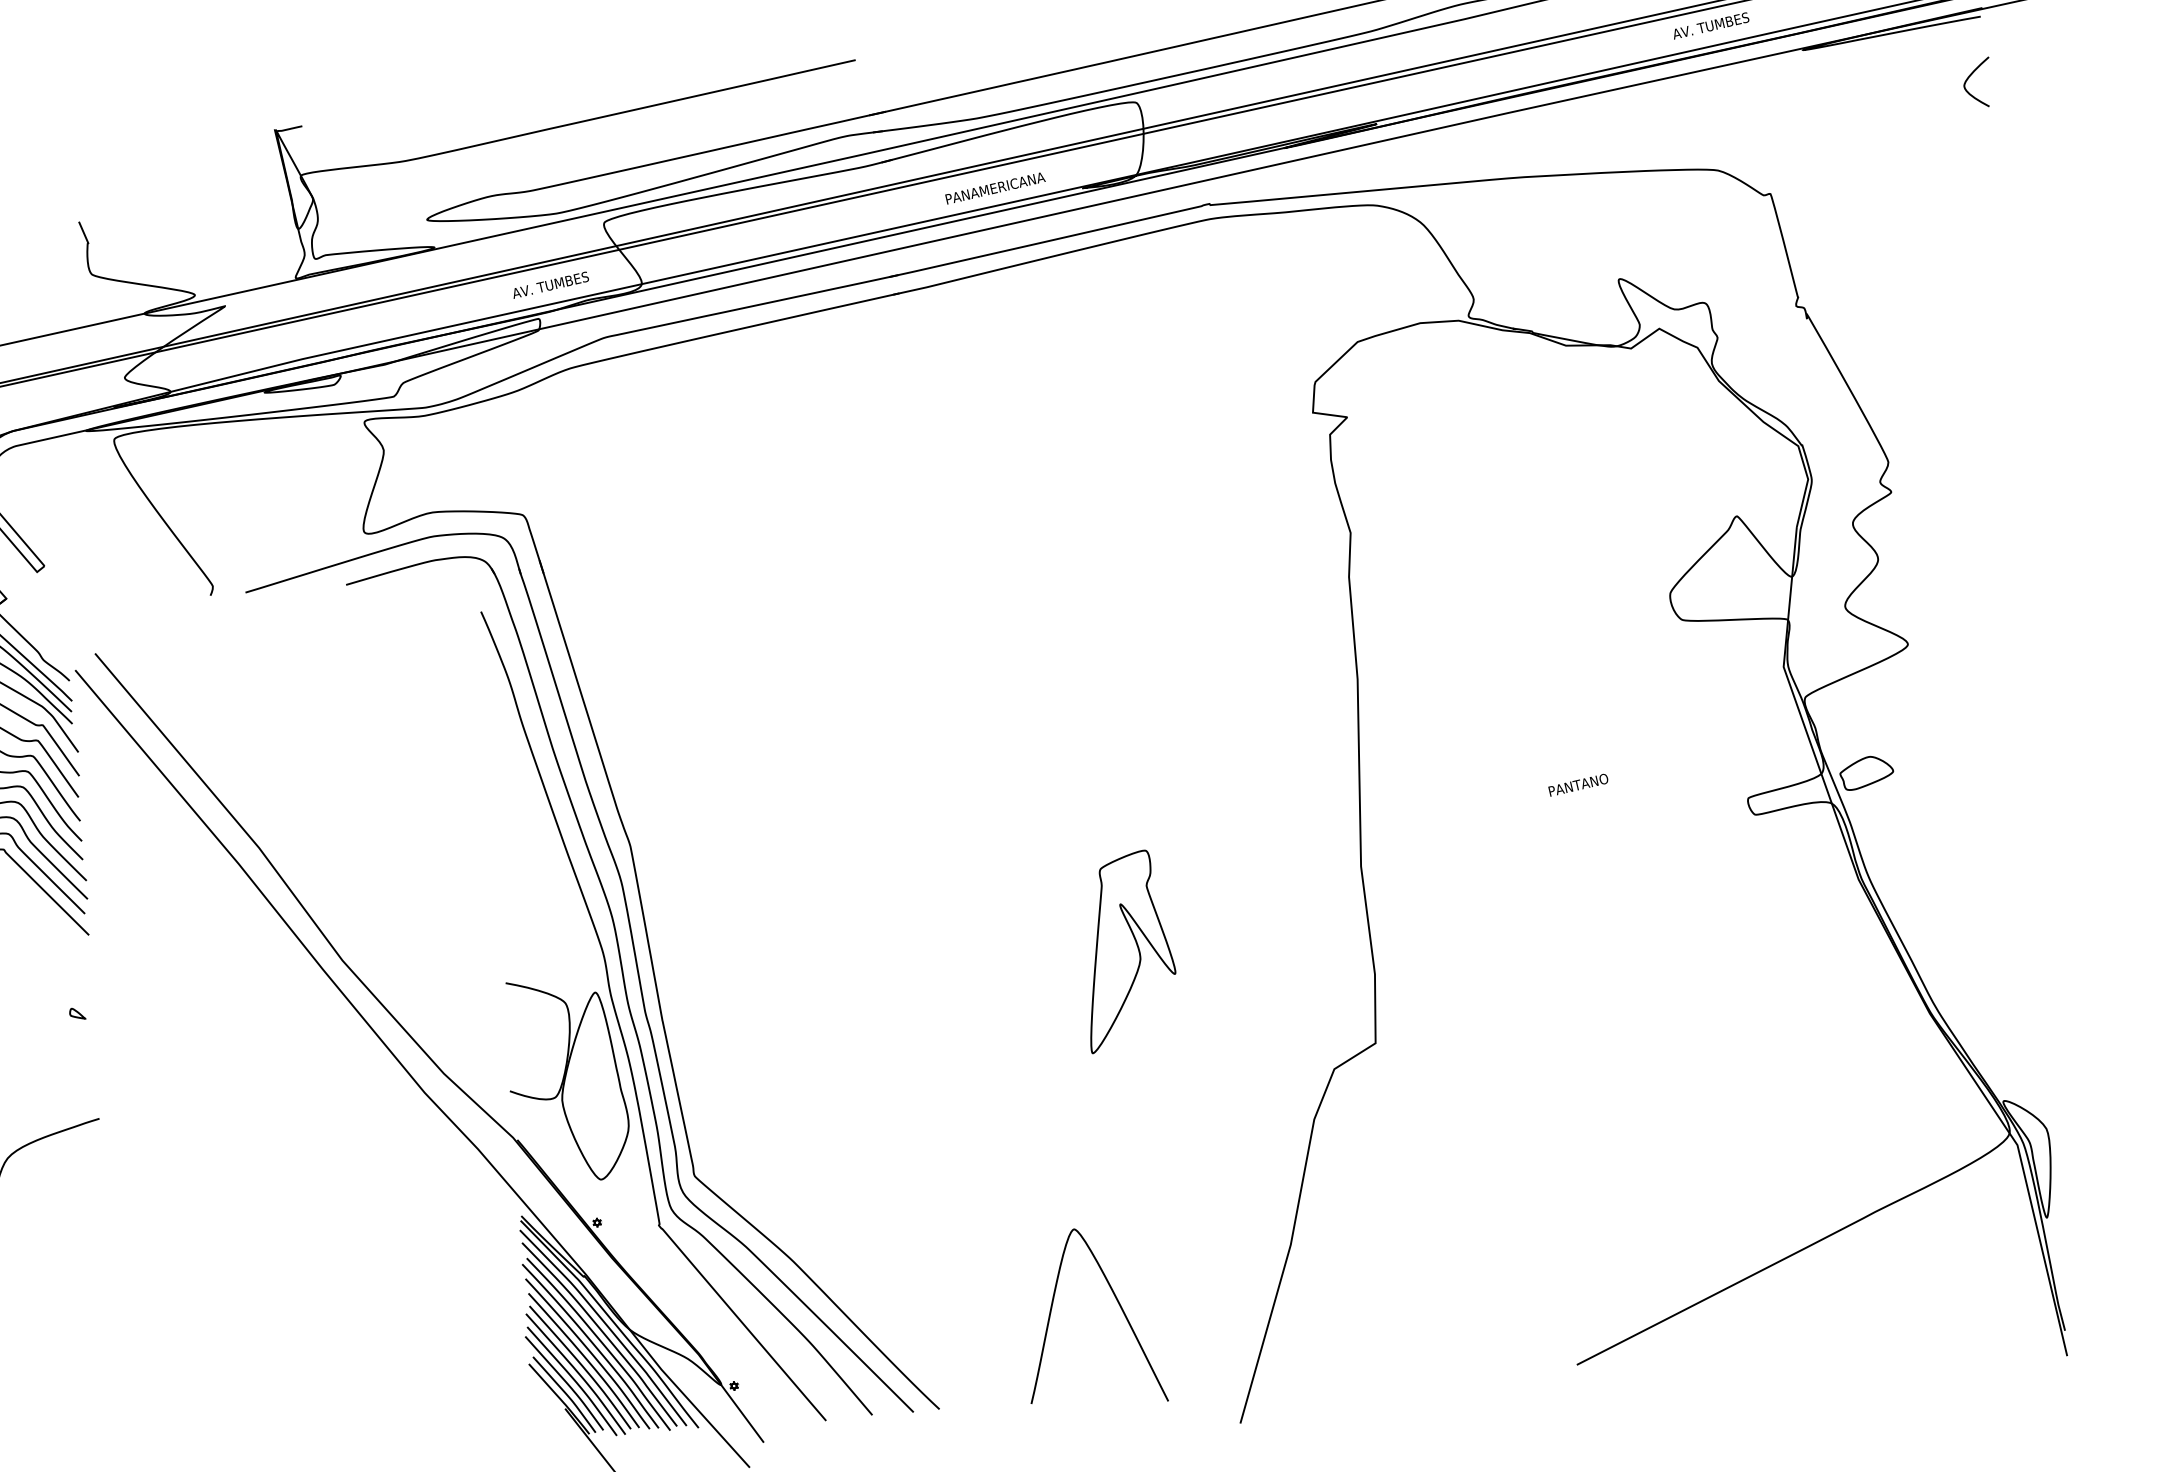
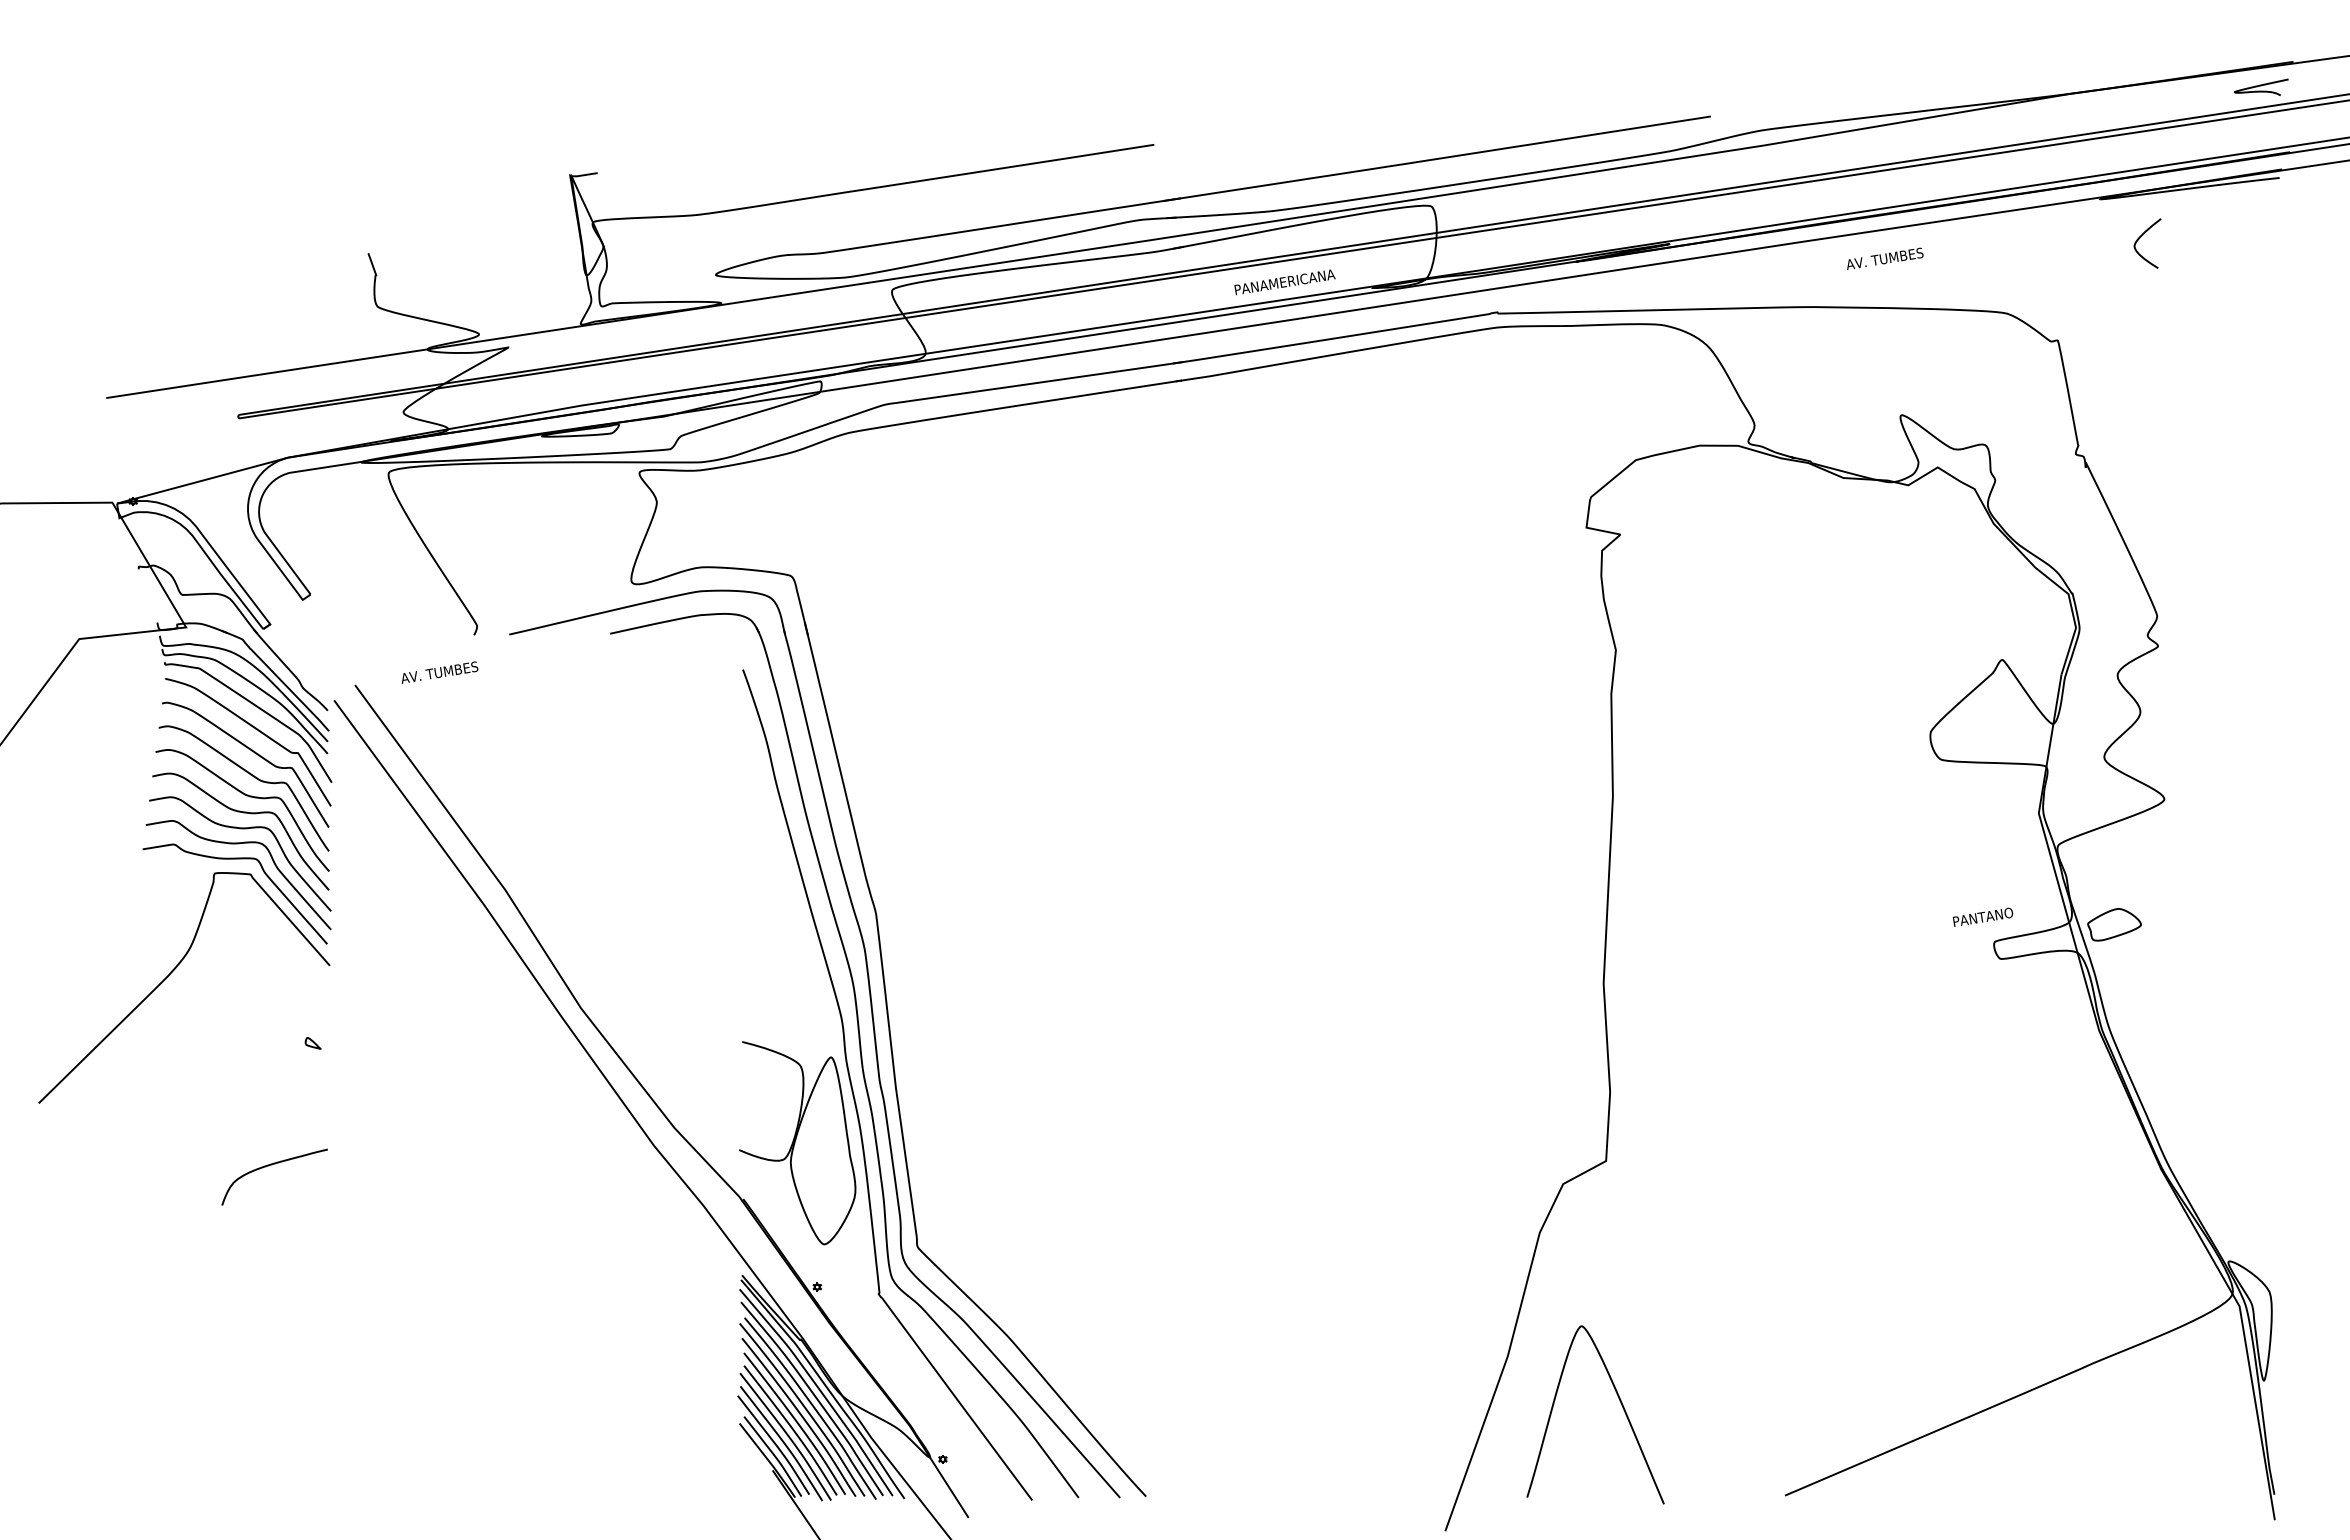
text: (1711, 25) -> (1885, 258), moved
curve: (1970, 77) -> (2141, 237), moved
text: (550, 285) -> (439, 672), moved
text: (1577, 784) -> (1982, 916), moved
part: (1129, 951) -> (1366, 1052), removed
curve: (1116, 1301) -> (1619, 1401), moved

